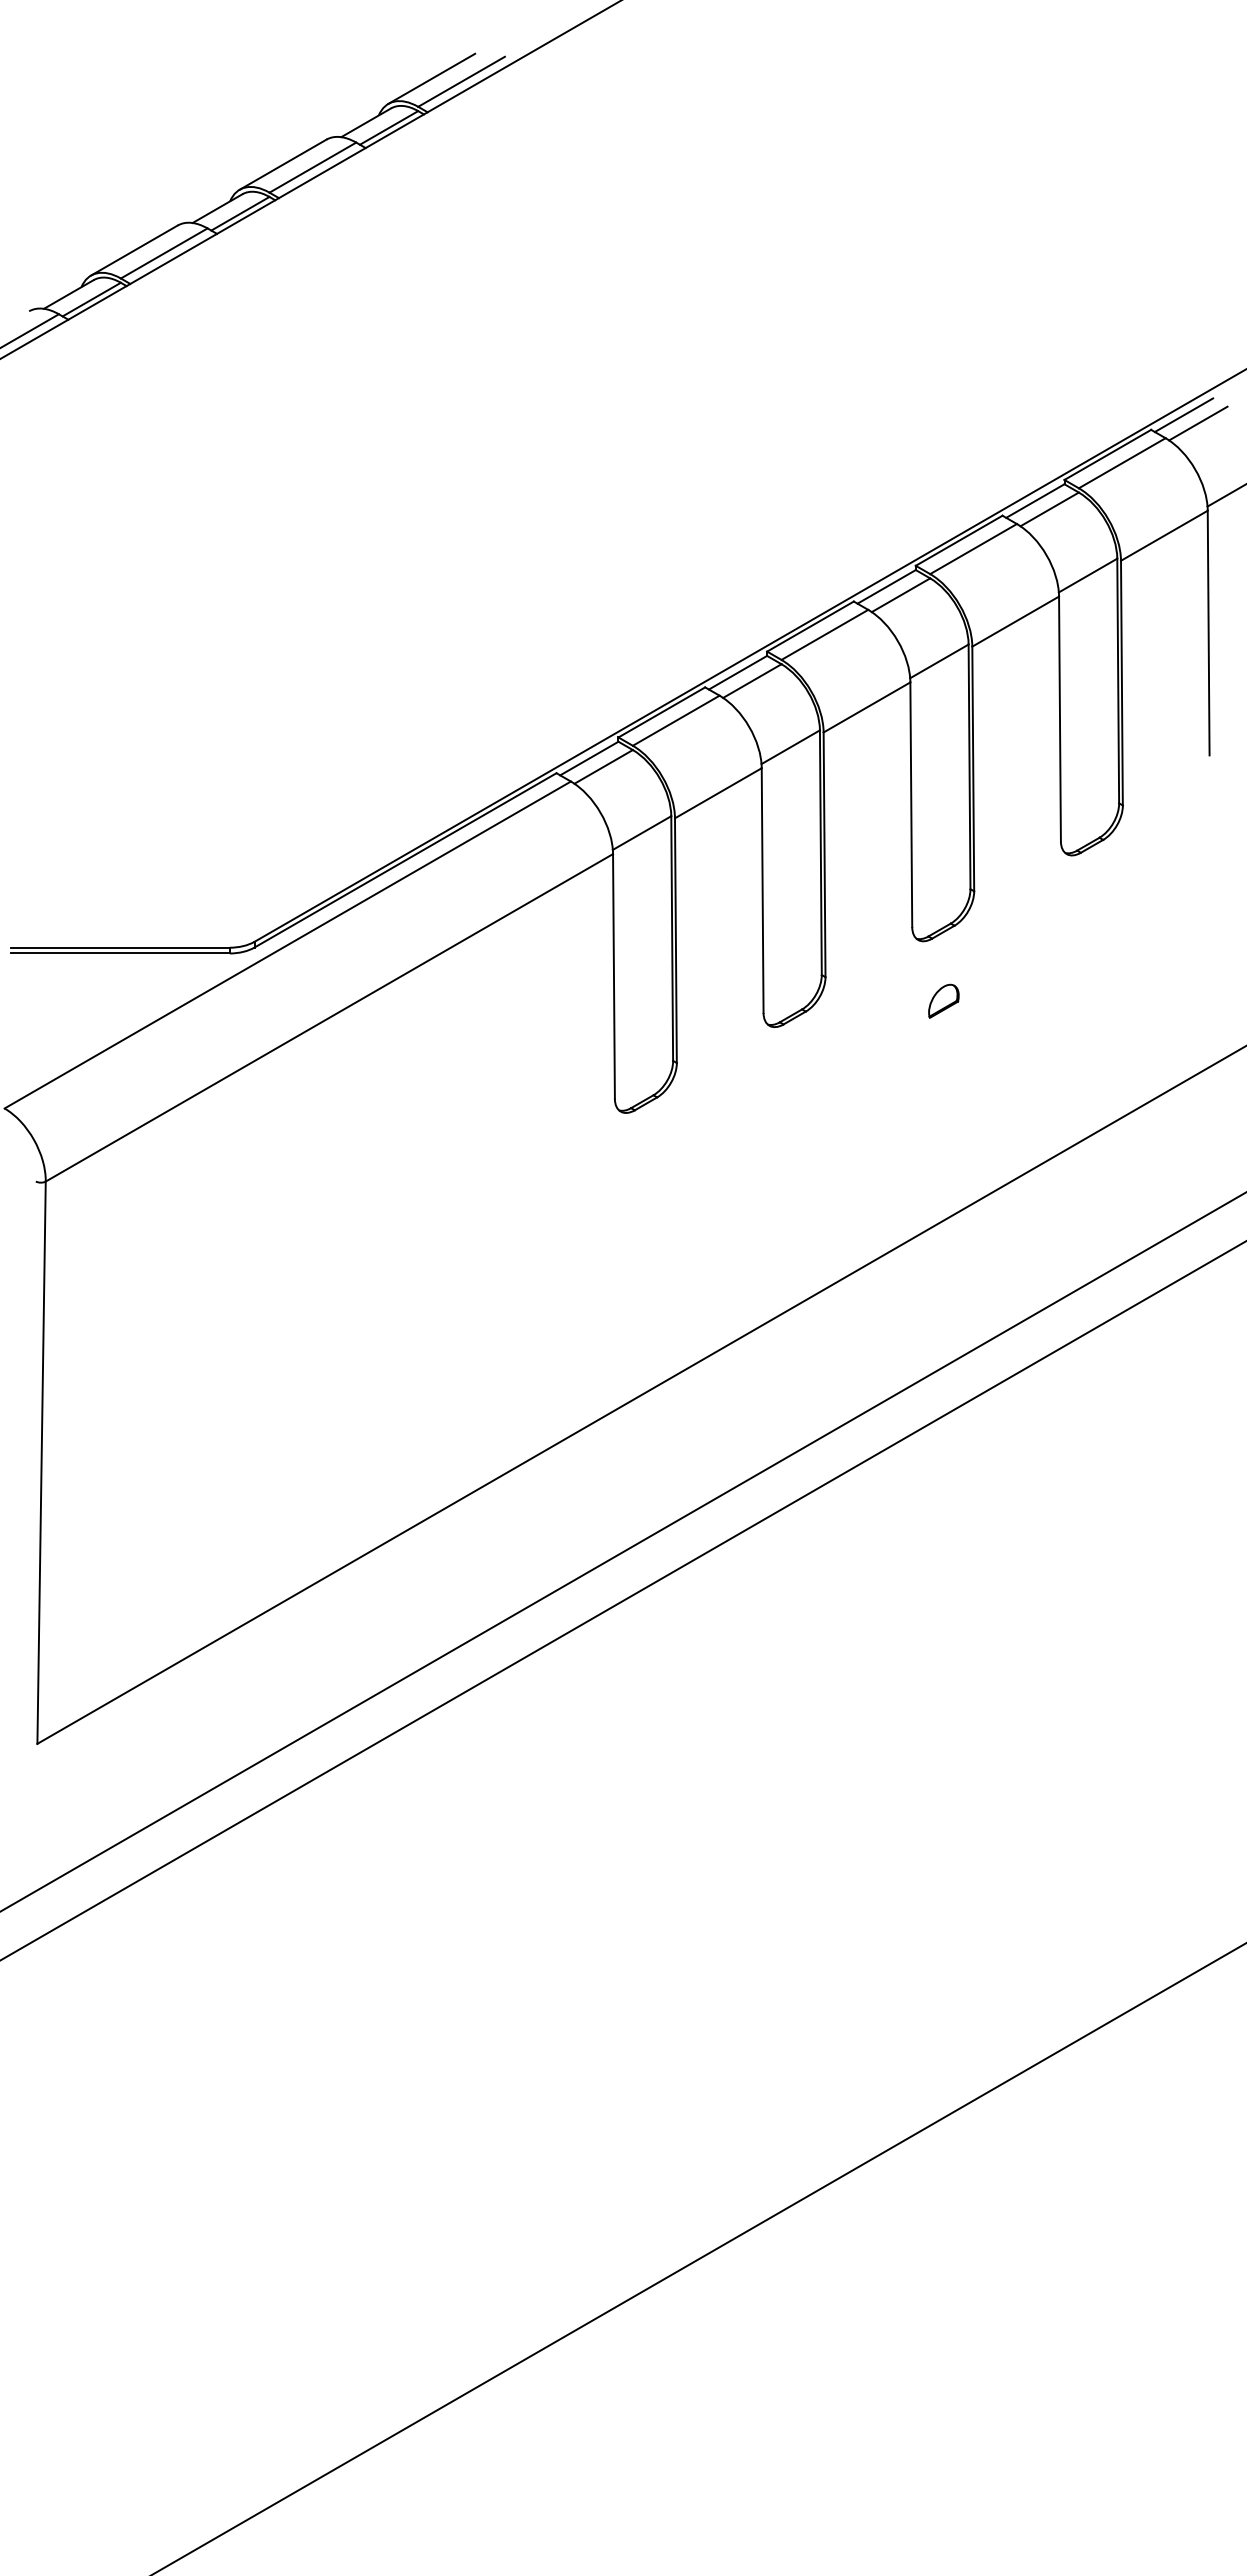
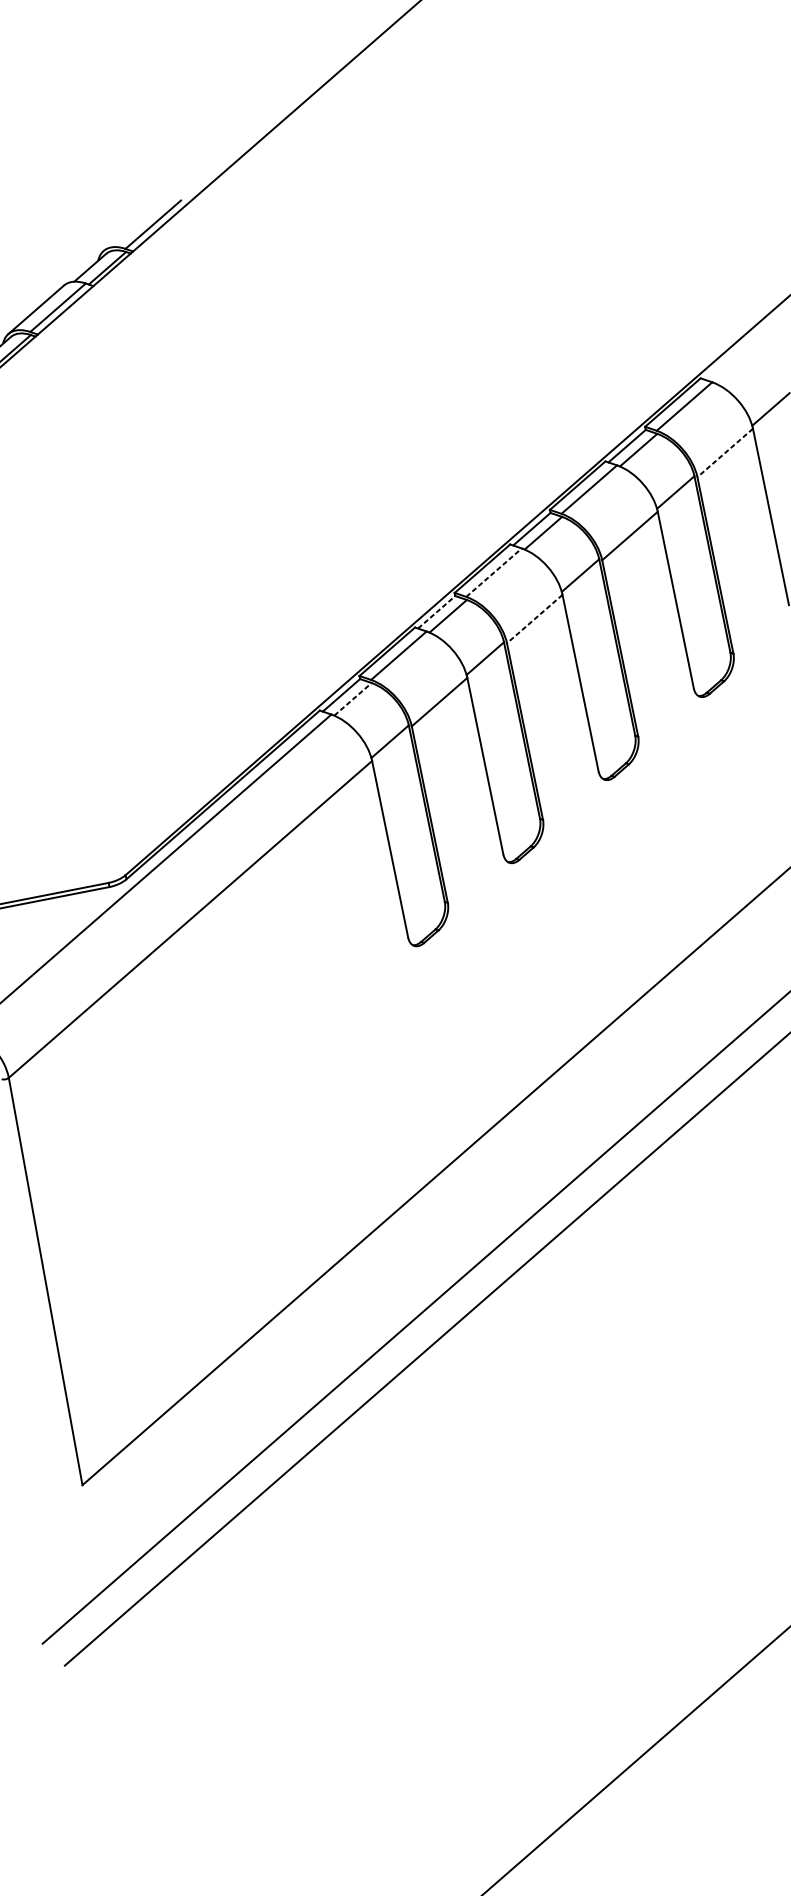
line: (431, 78) -> (131, 226), removed
line: (1183, 415) -> (721, 363), removed
line: (1198, 423) -> (733, 367), removed
line: (1163, 536) -> (724, 453), solid -> dashed
line: (825, 634) -> (494, 572), solid -> dashed
line: (738, 672) -> (437, 612), solid -> dashed
line: (866, 707) -> (534, 619), solid -> dashed
line: (603, 766) -> (352, 699), solid -> dashed
part: (943, 1000) -> (631, 819), removed

